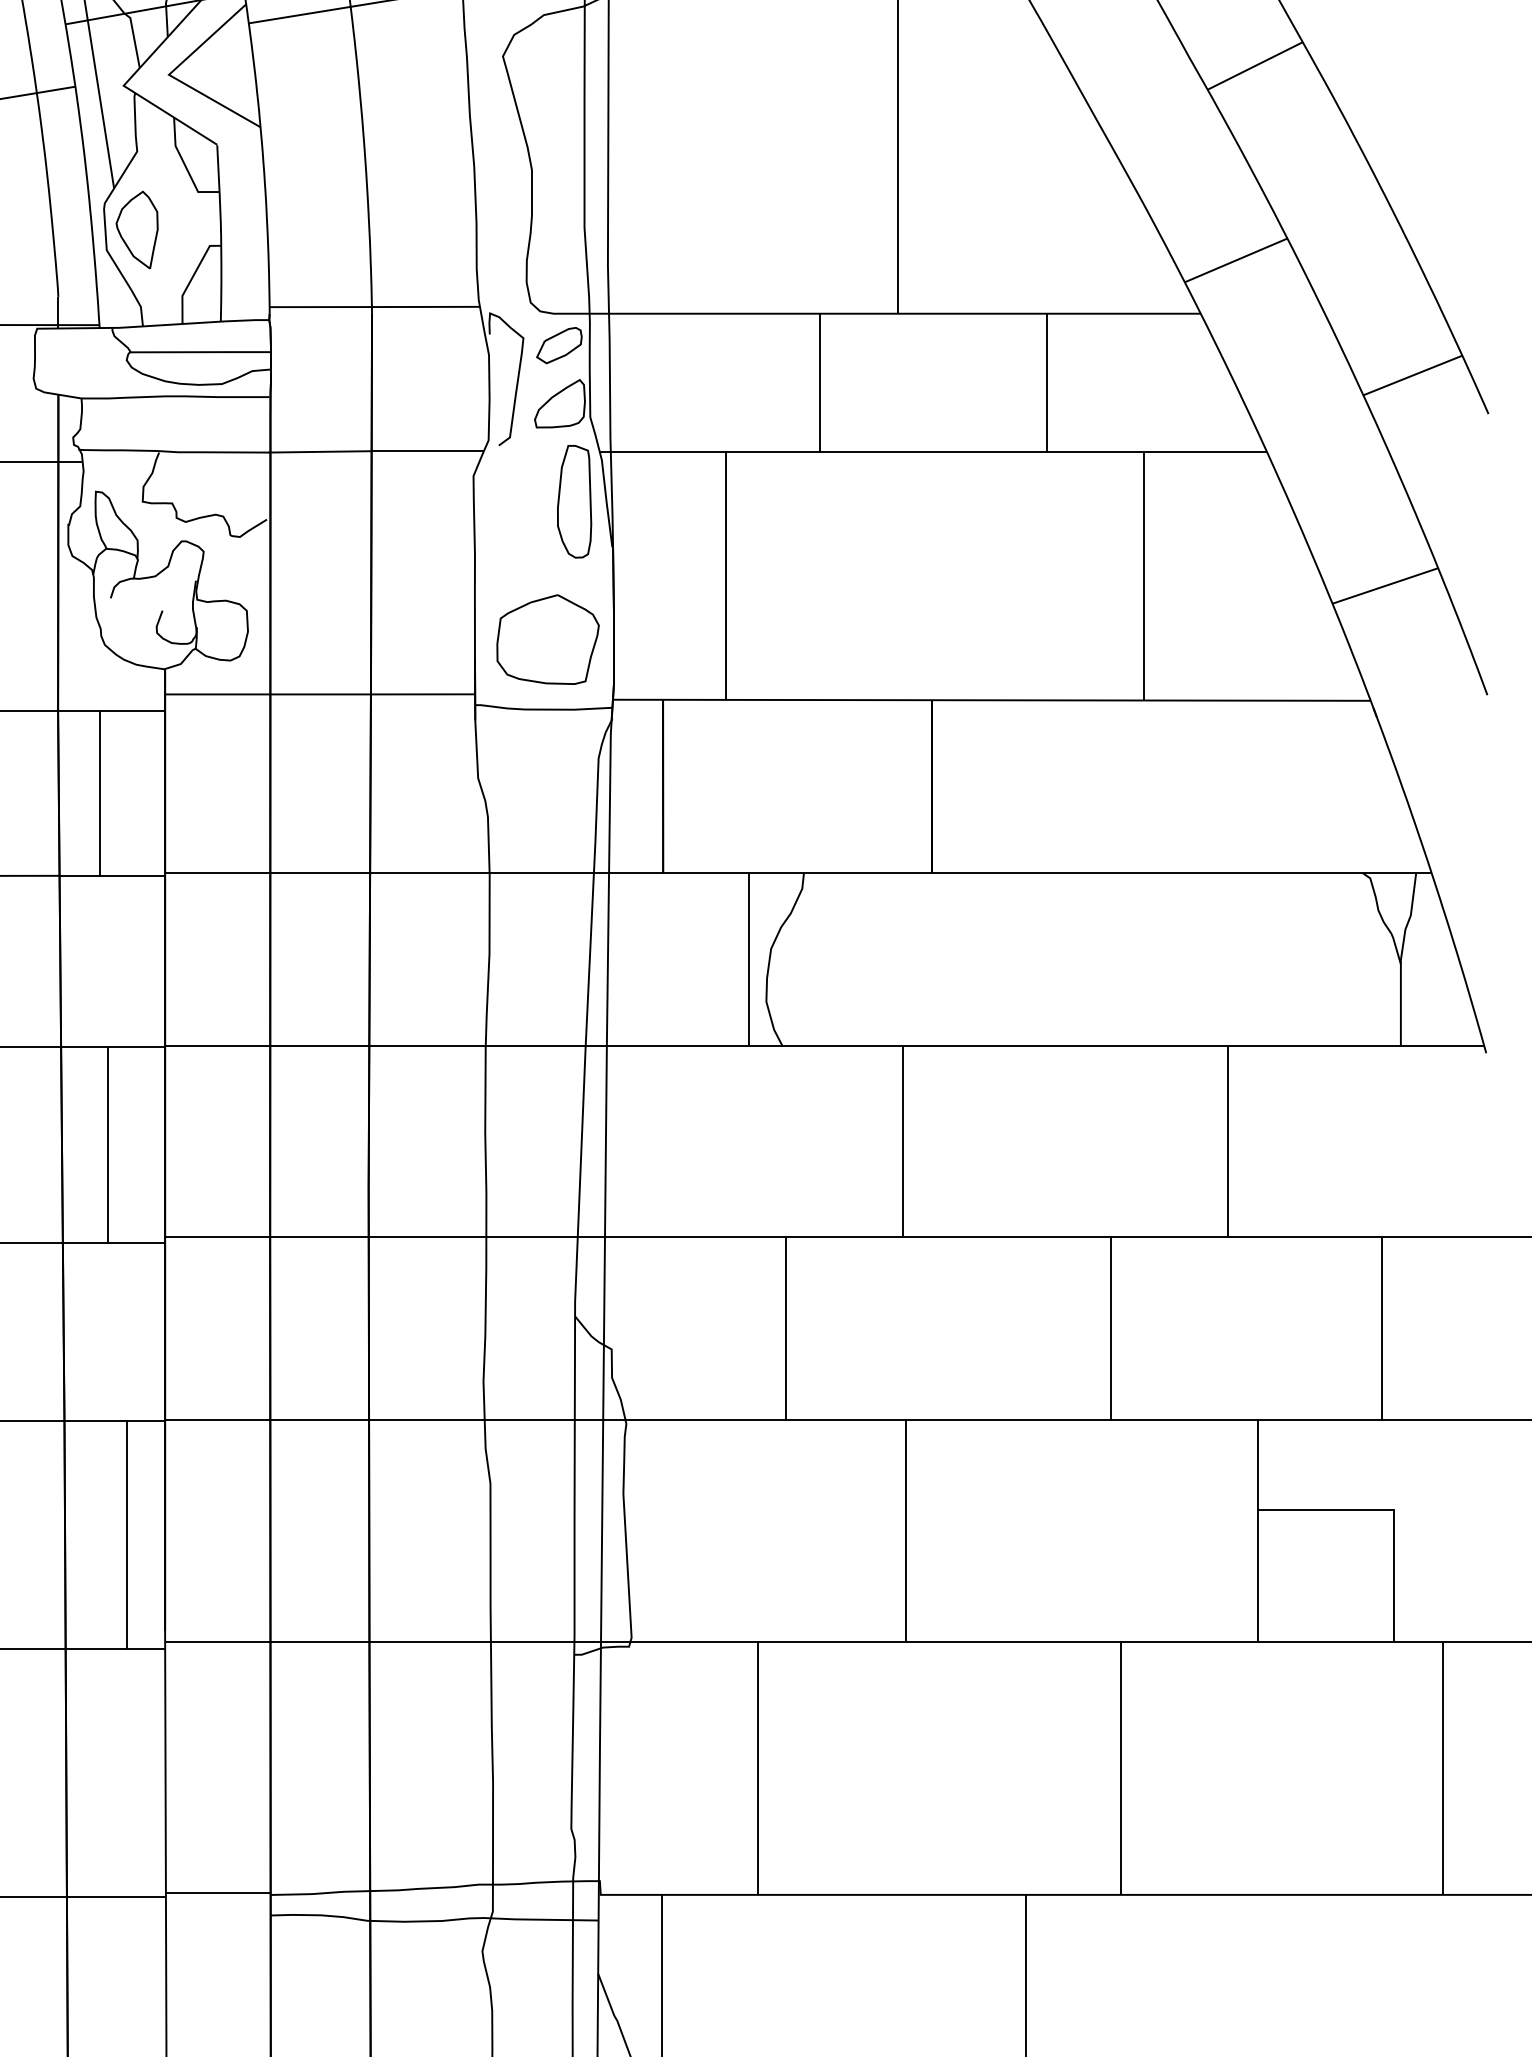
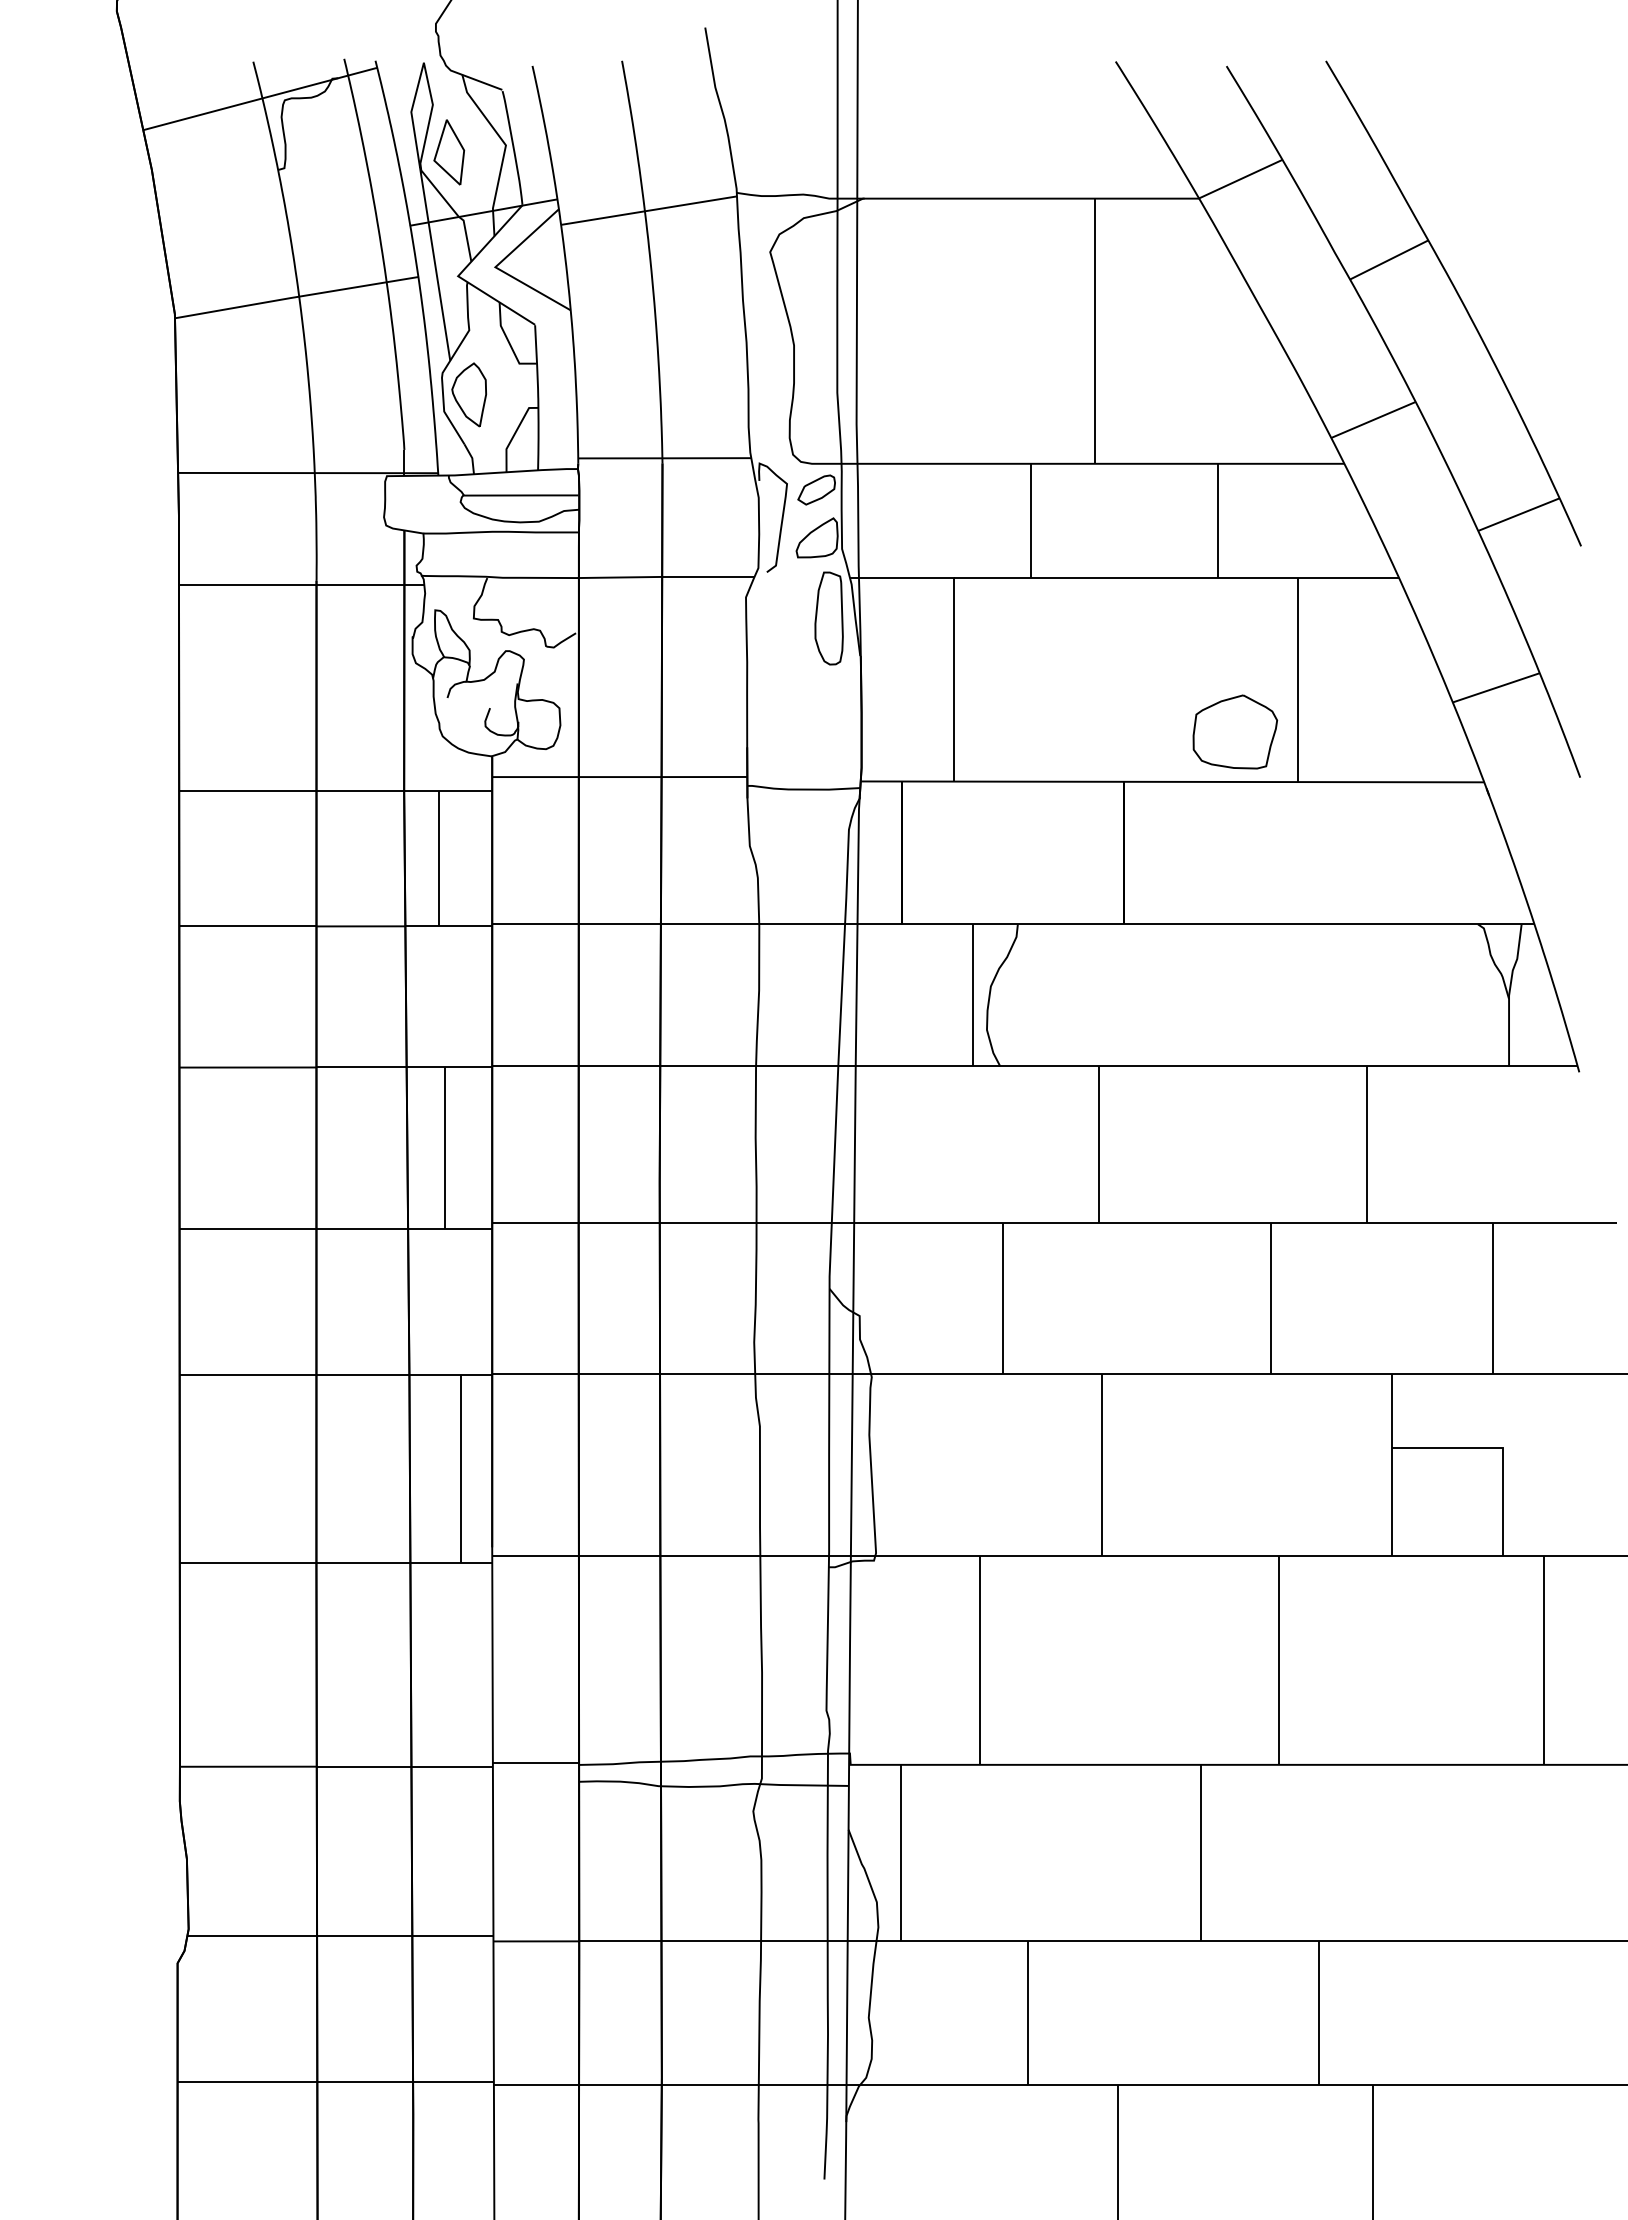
part: (548, 639) -> (1235, 731), moved

